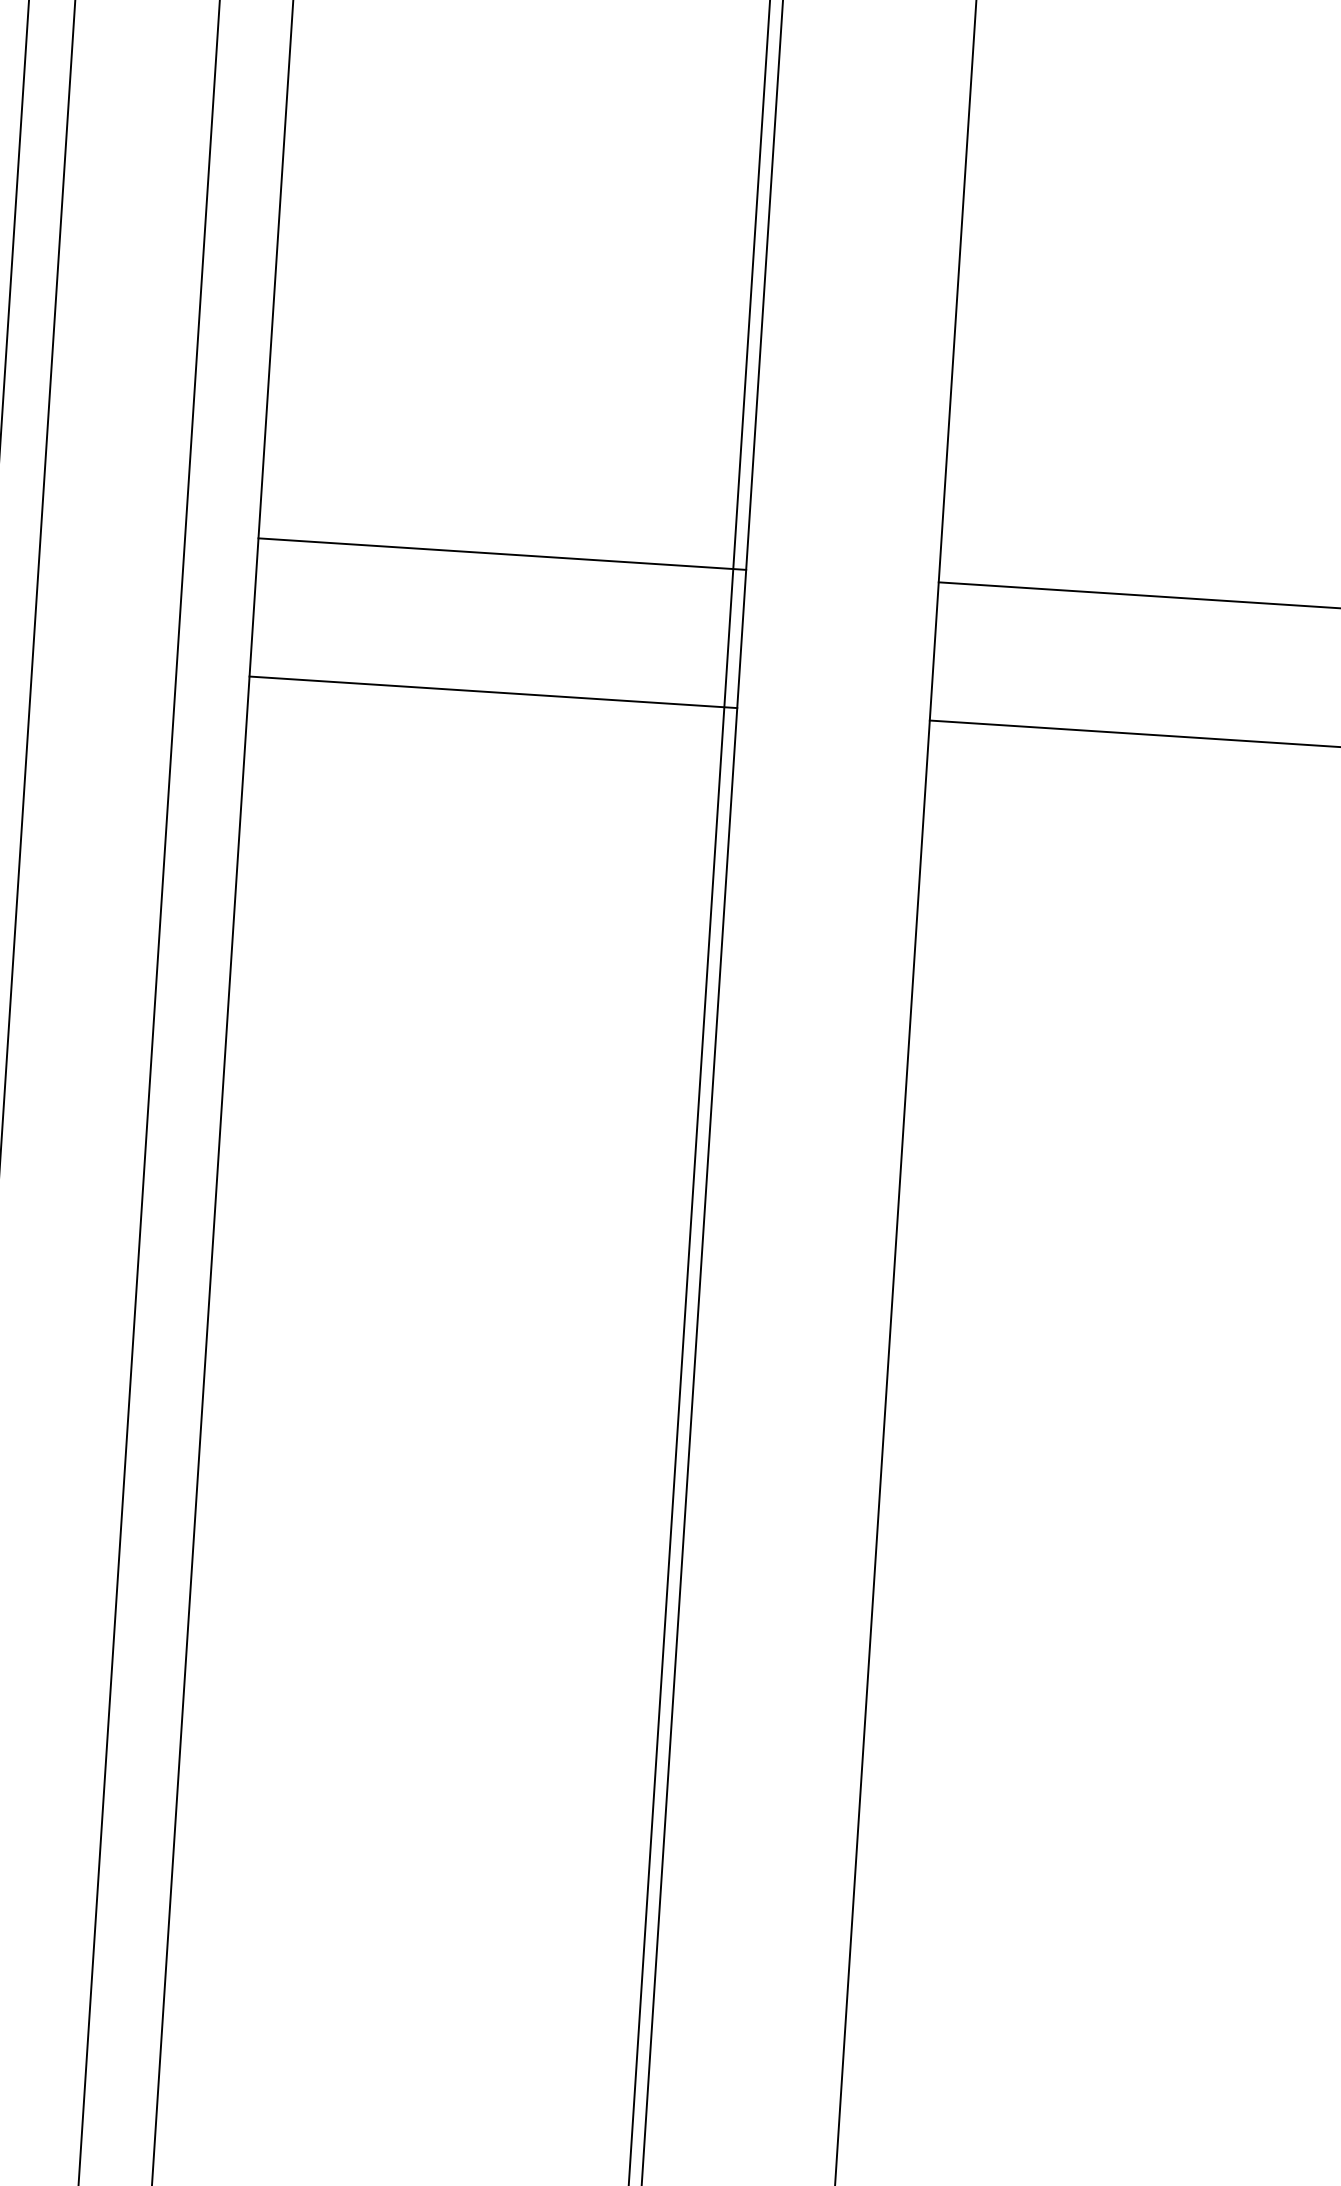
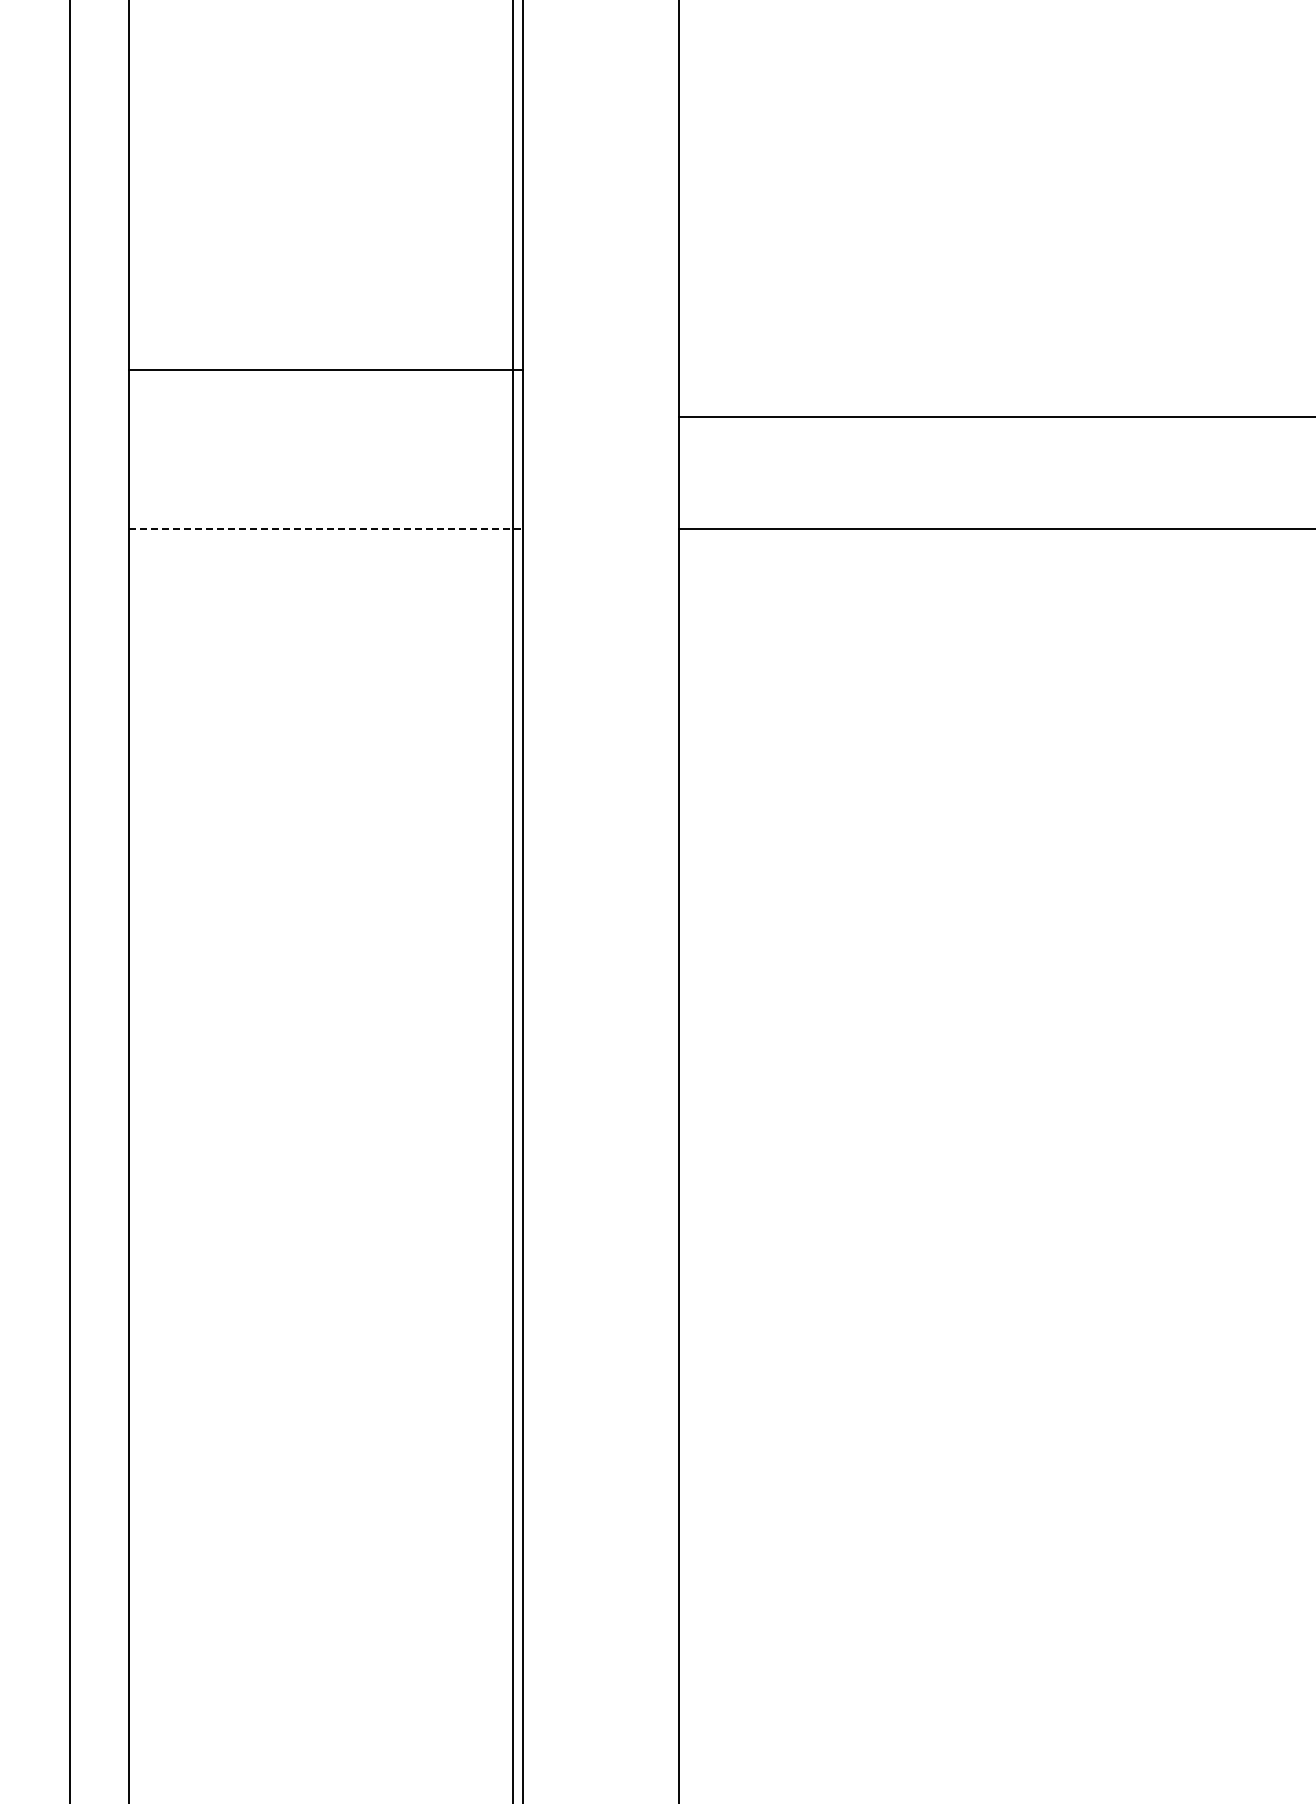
line: (502, 554) -> (326, 370), moved
line: (493, 691) -> (326, 528), solid -> dashed

